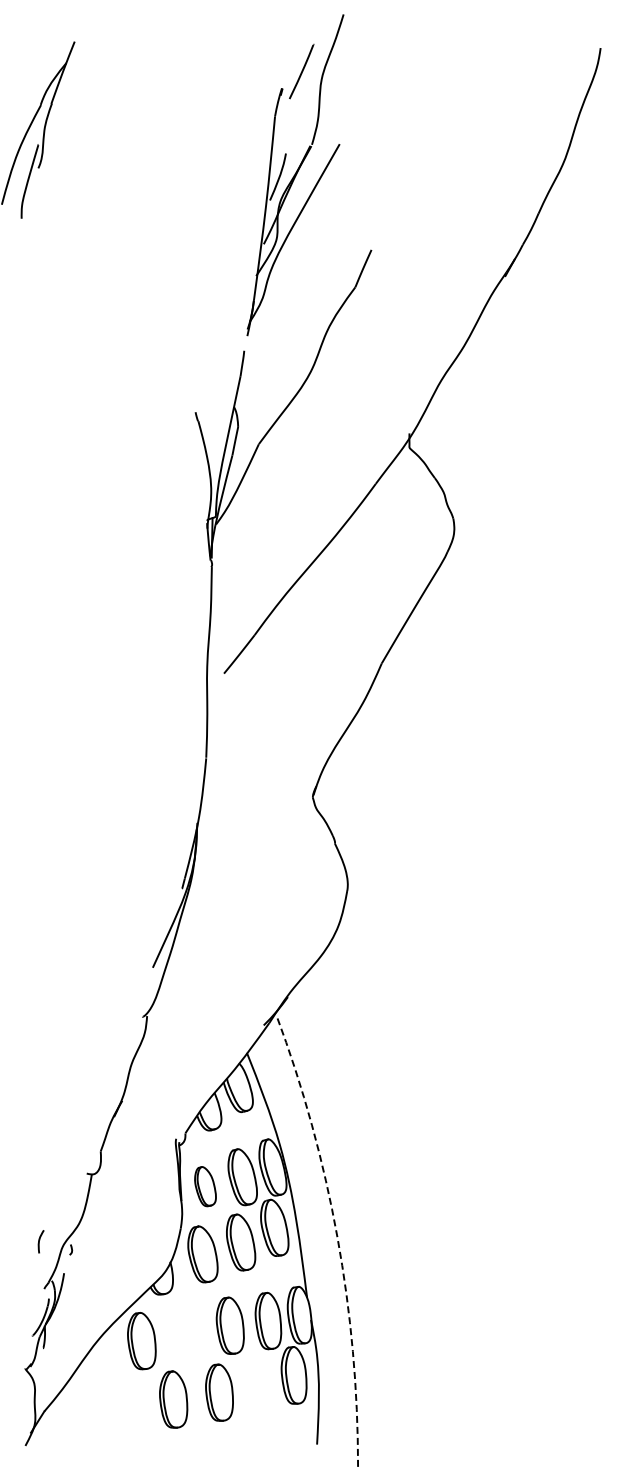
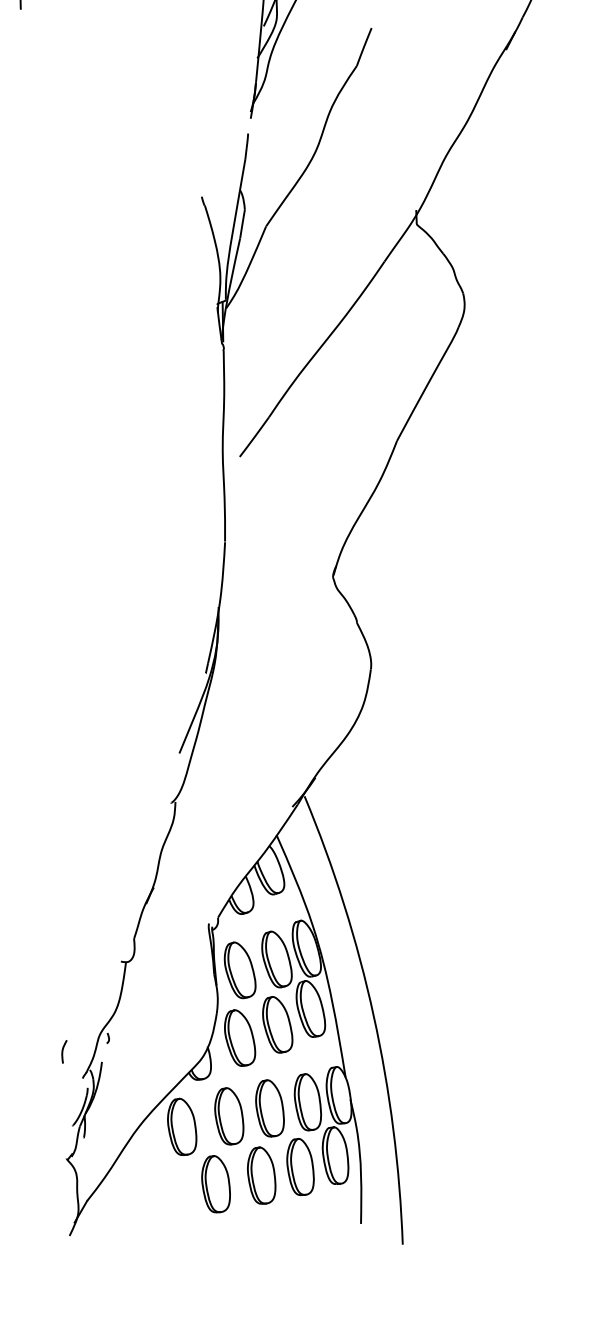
part: (205, 1186) -> (240, 970), size x1.43
arc: (337, 1237) -> (373, 1016), dashed -> solid
curve: (40, 1240) -> (63, 1050), moved
part: (189, 1332) -> (229, 1116), added
part: (258, 1385) -> (300, 1167), added

